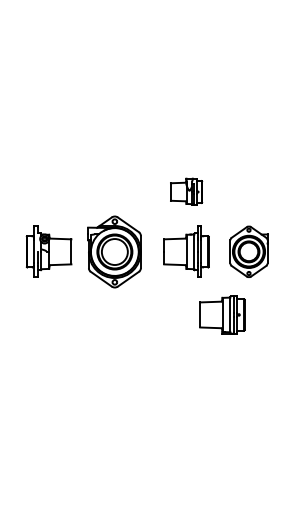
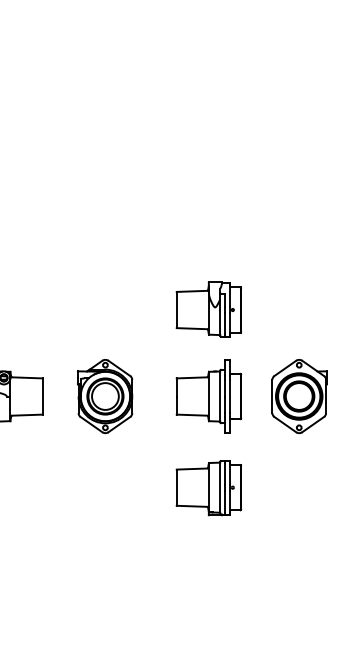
part: (186, 191) -> (208, 309), size x1.43
part: (114, 251) -> (104, 395), size x0.71
part: (222, 314) -> (208, 487), moved

